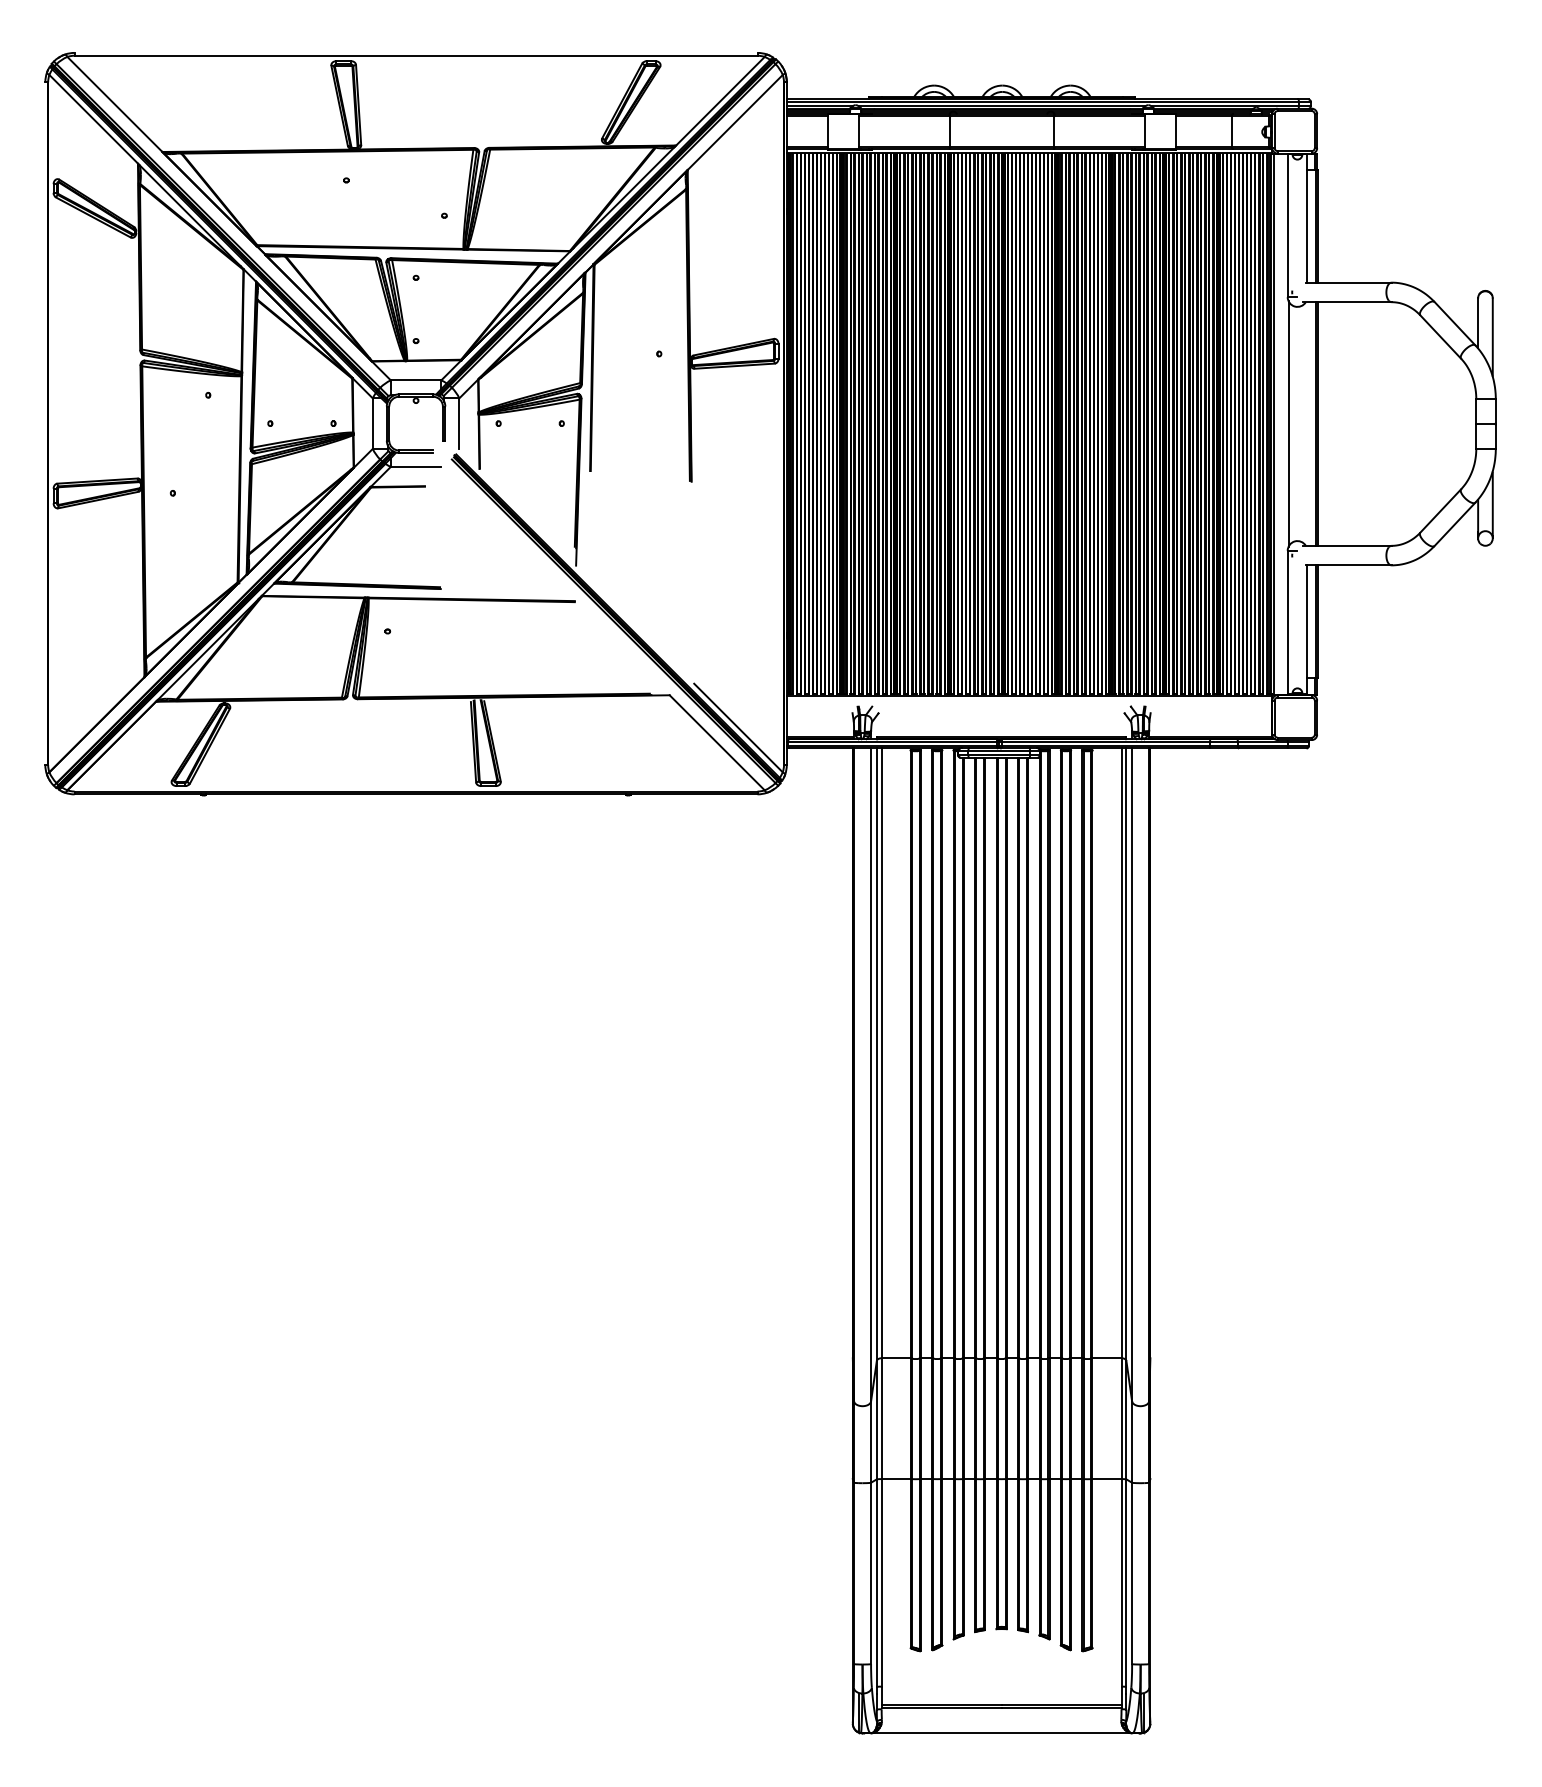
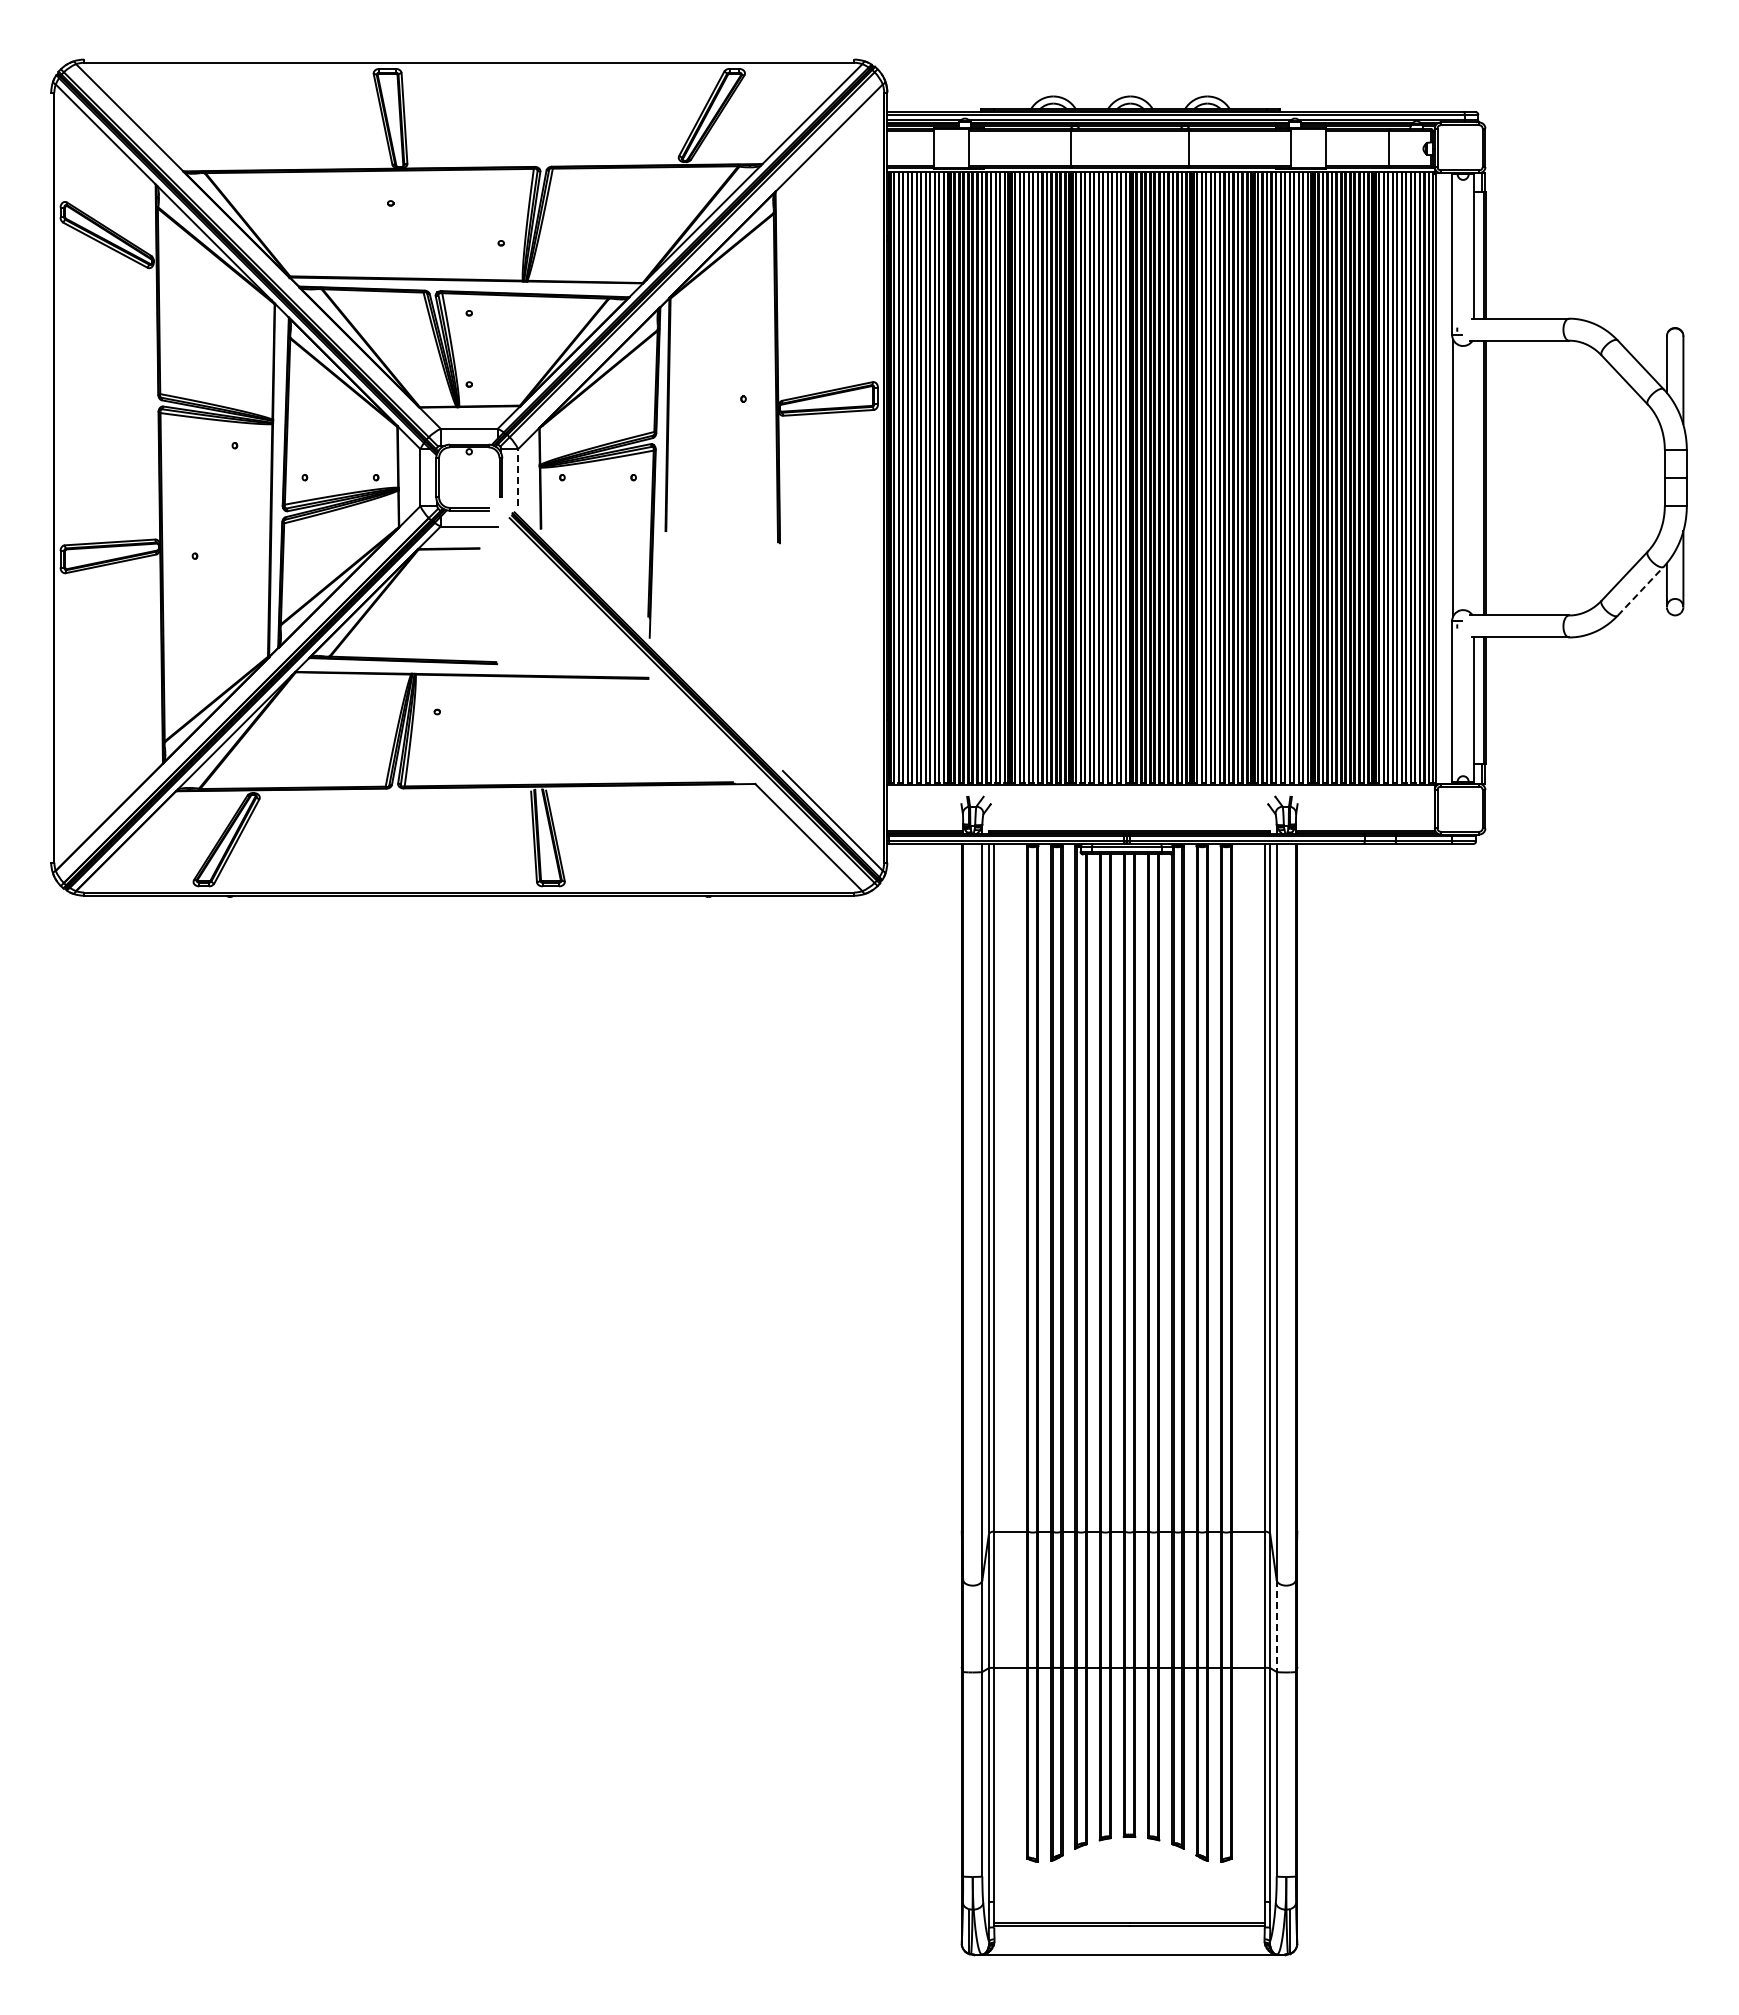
line: (459, 423) -> (518, 477), solid -> dashed
line: (1454, 524) -> (1640, 591), solid -> dashed
line: (1131, 1442) -> (1276, 1626), solid -> dashed

